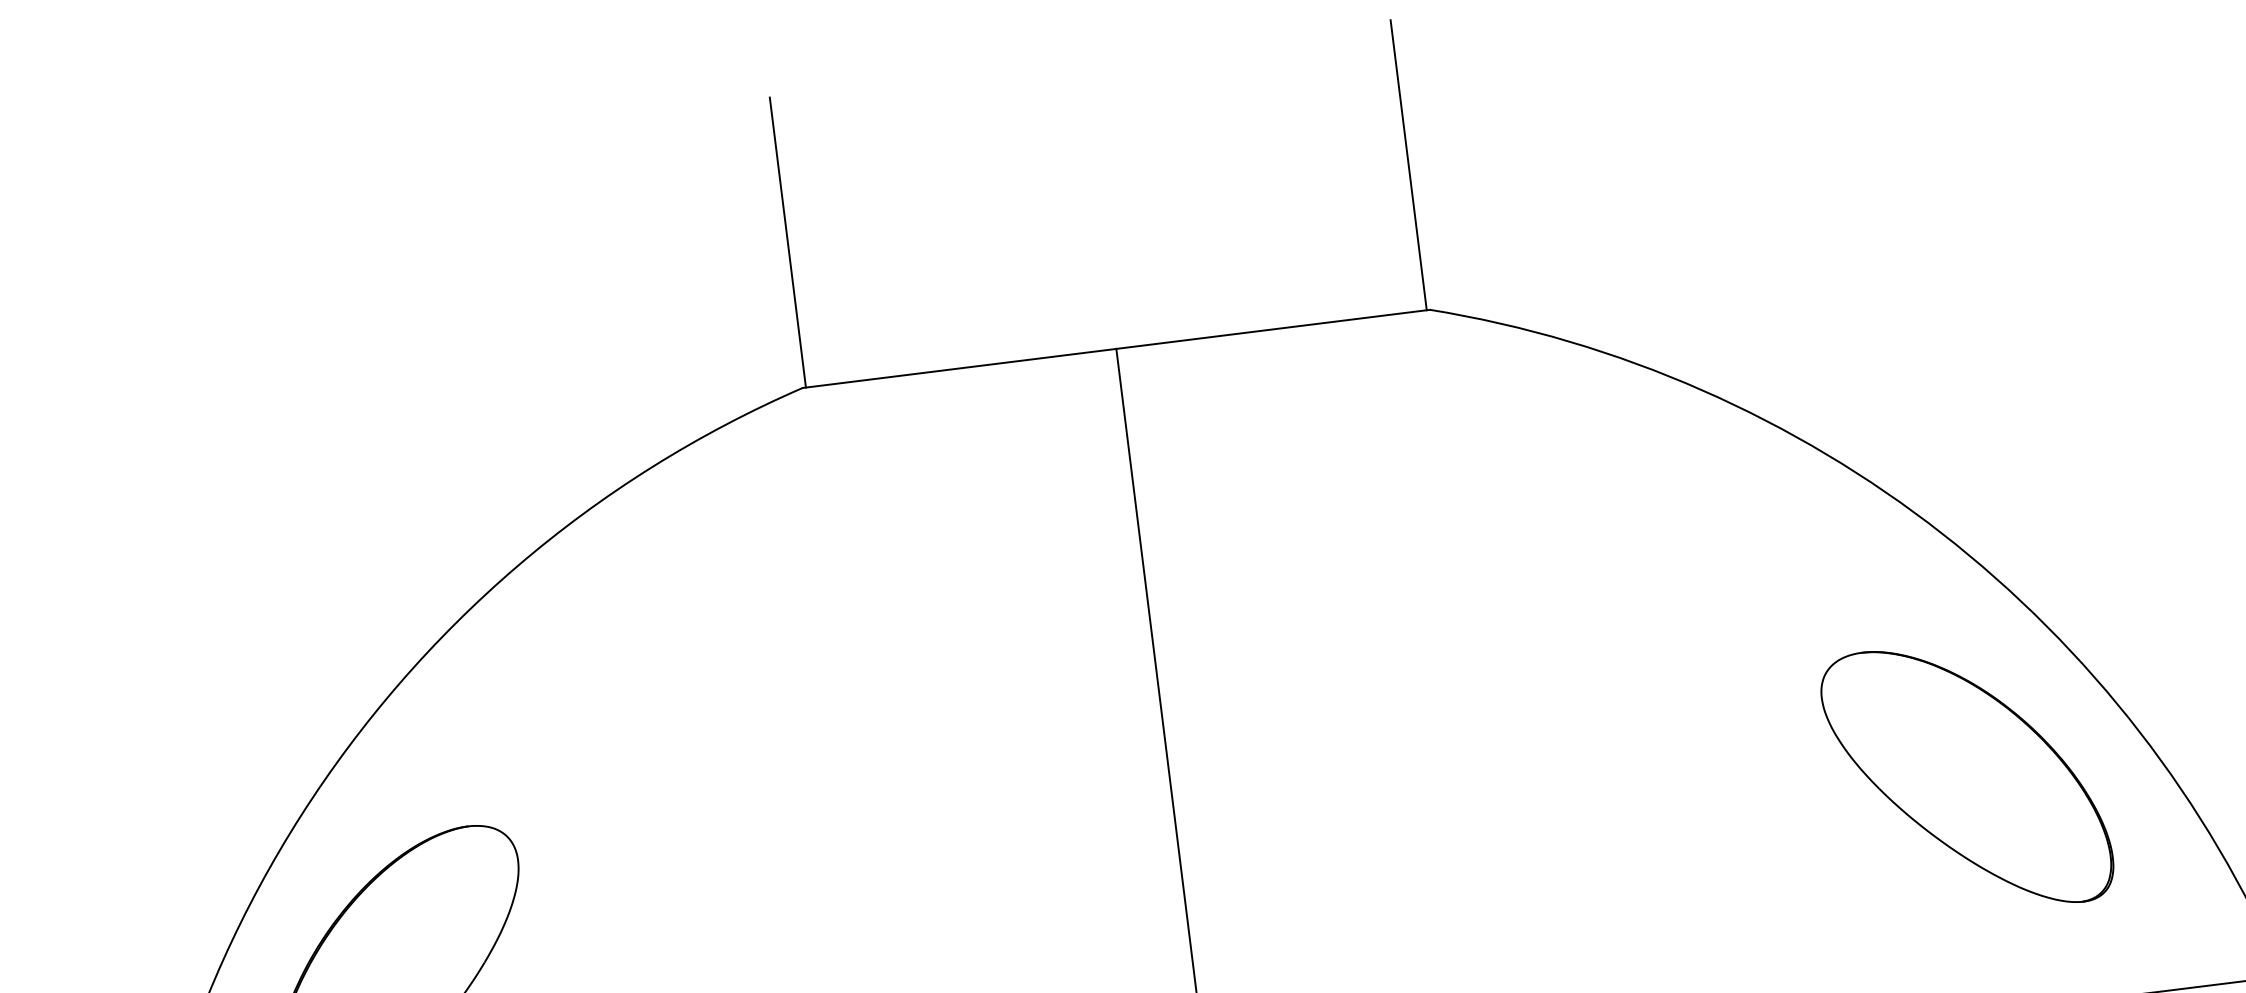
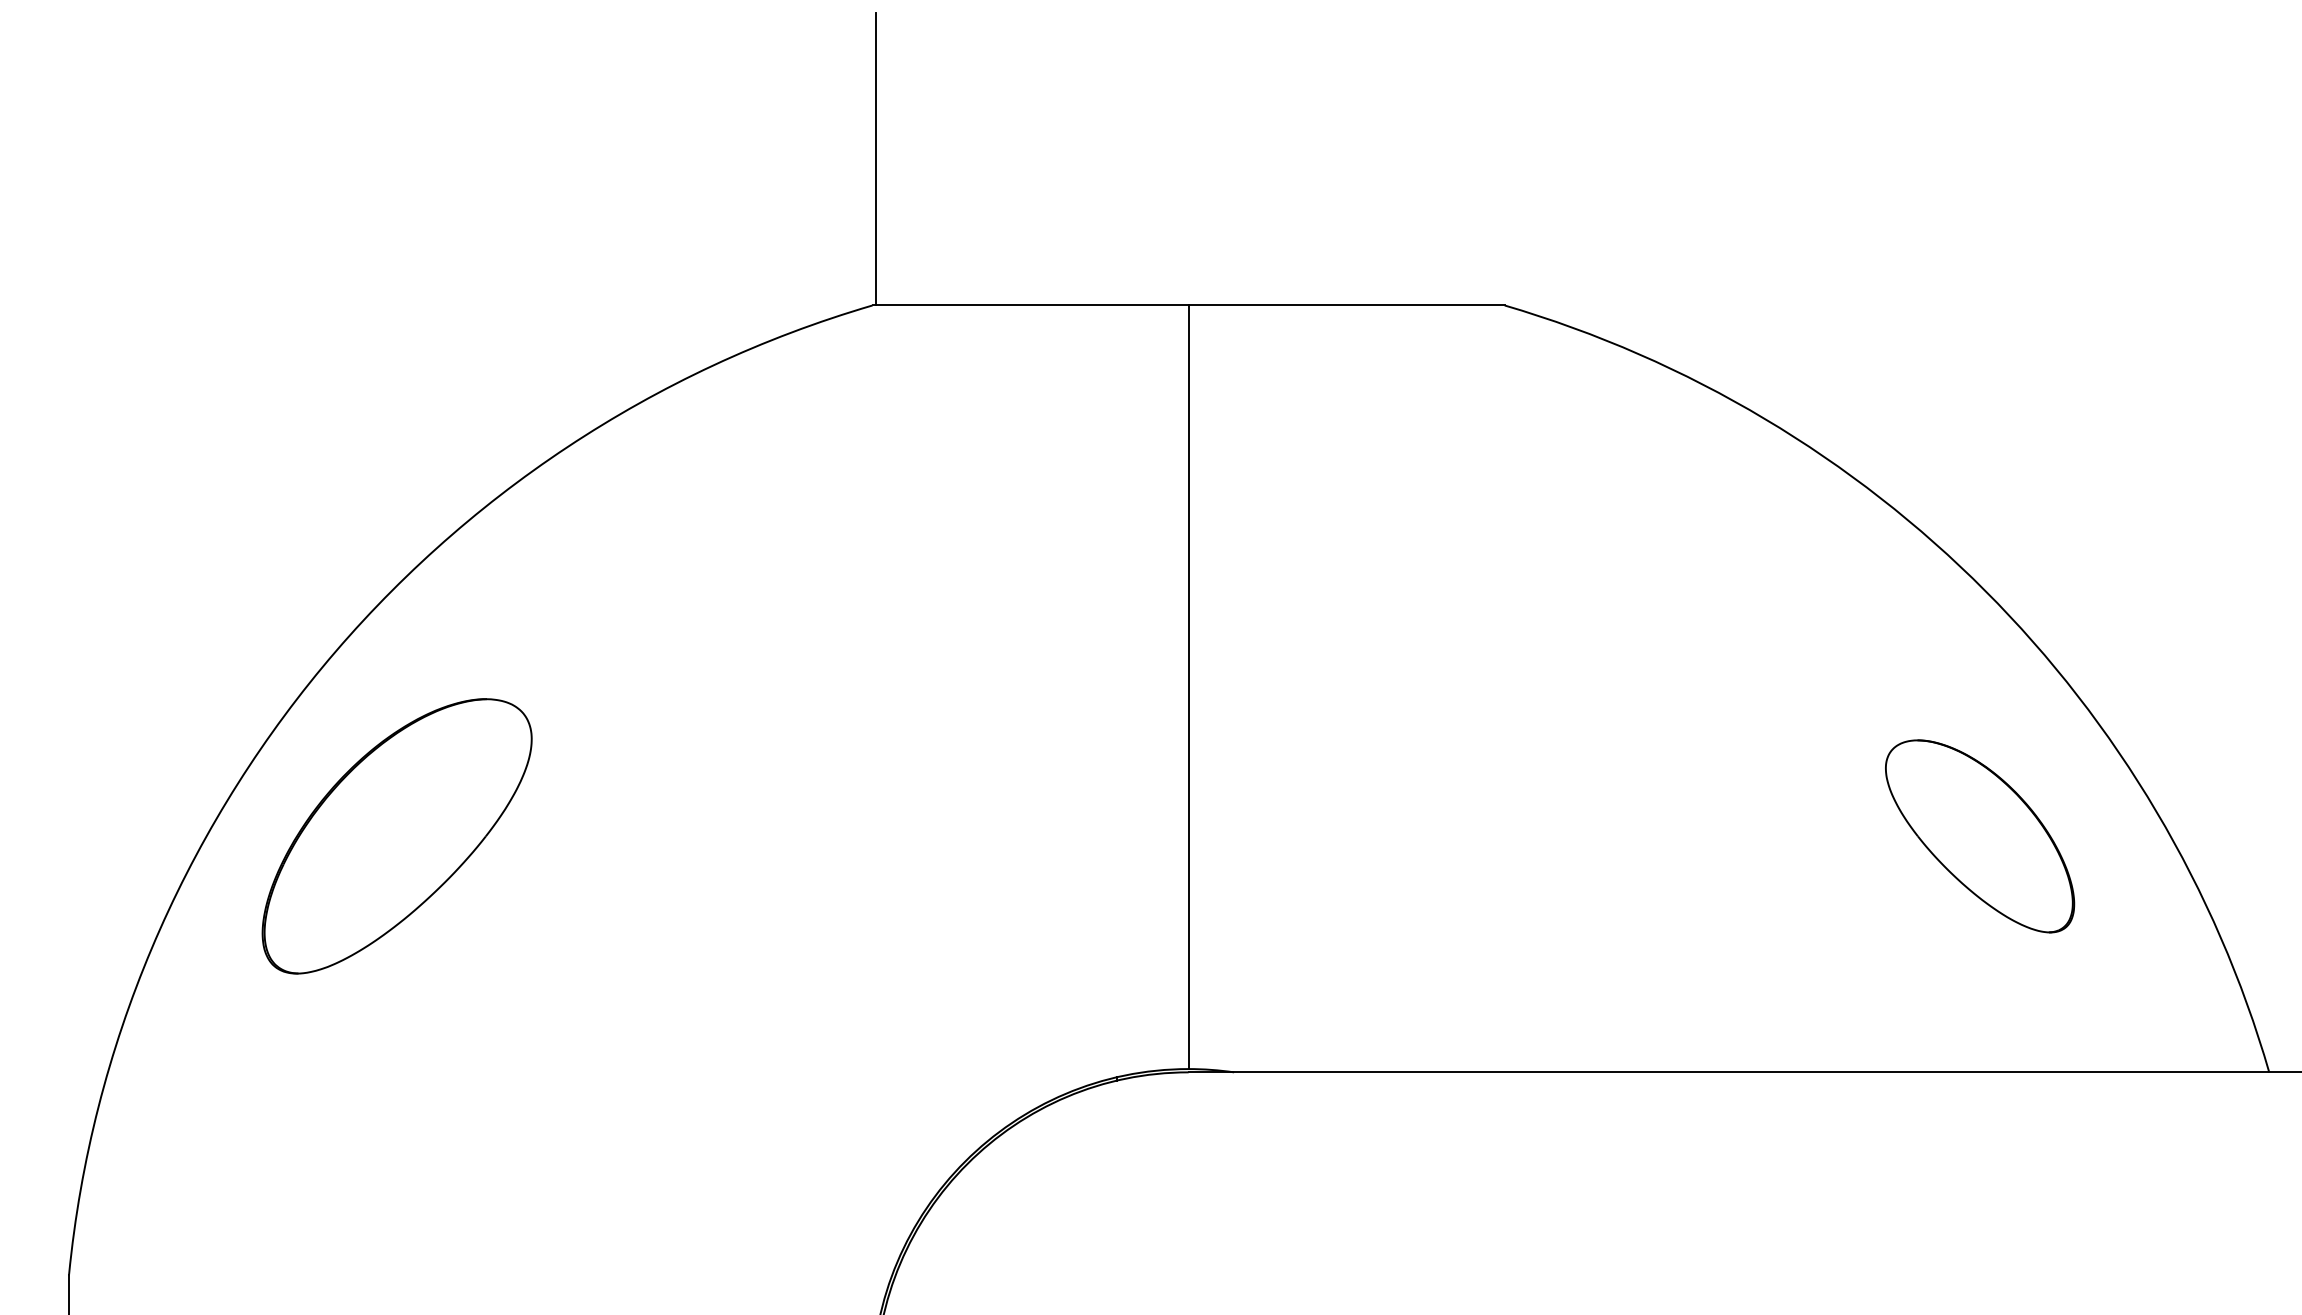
line: (1408, 165) -> (1501, 159), removed
part: (1966, 778) -> (1979, 836), size x0.7

